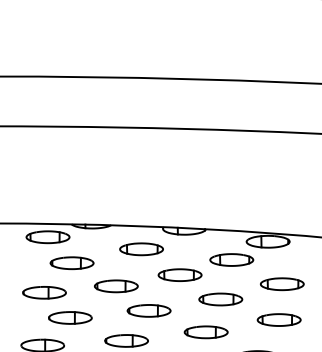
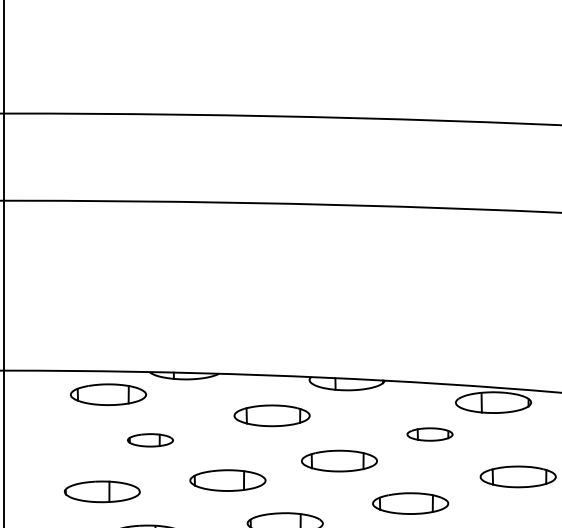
part: (231, 259) -> (429, 433), size x0.6
part: (71, 263) -> (149, 440), size x0.6

